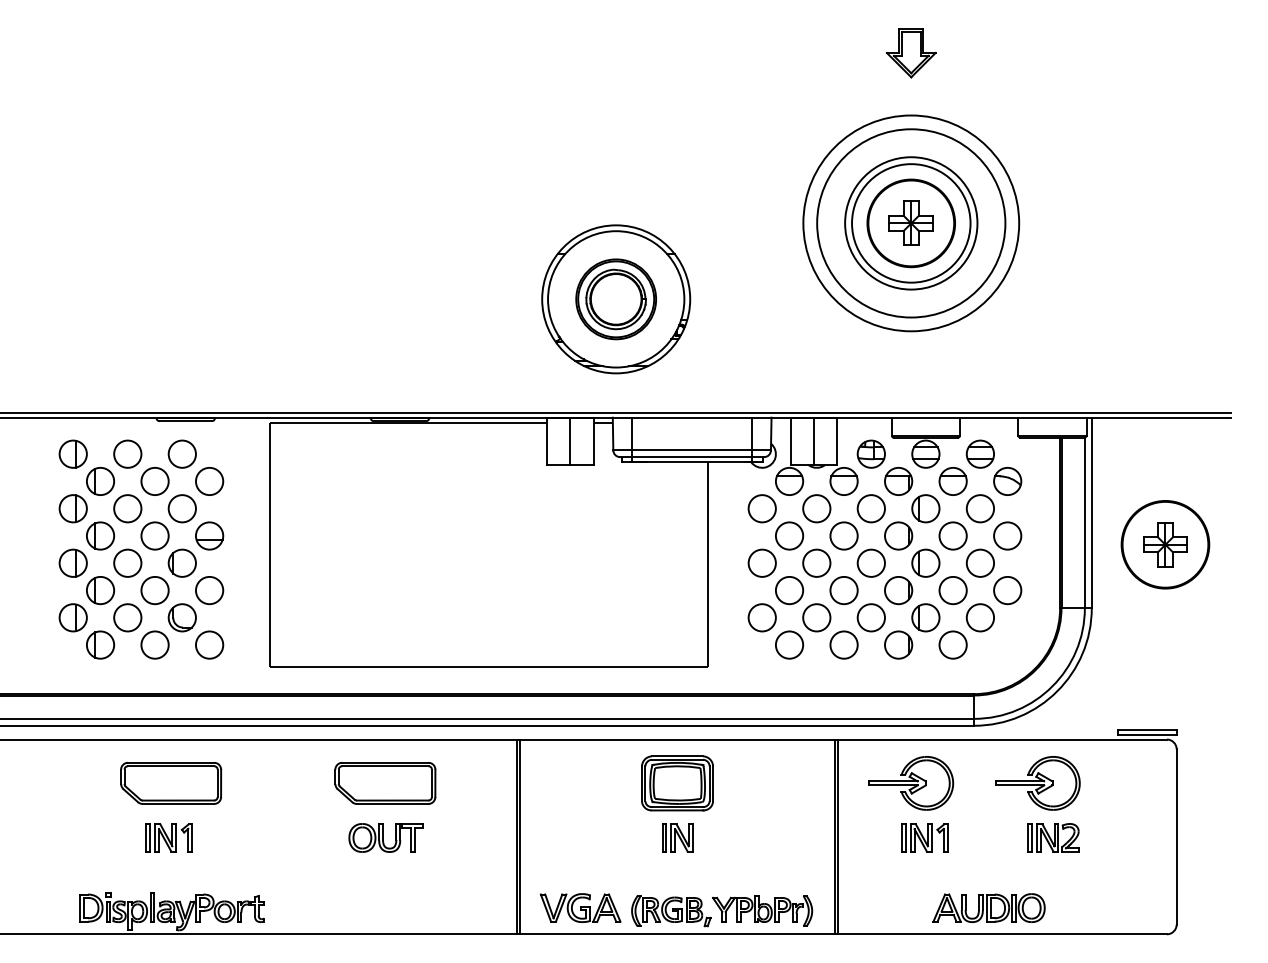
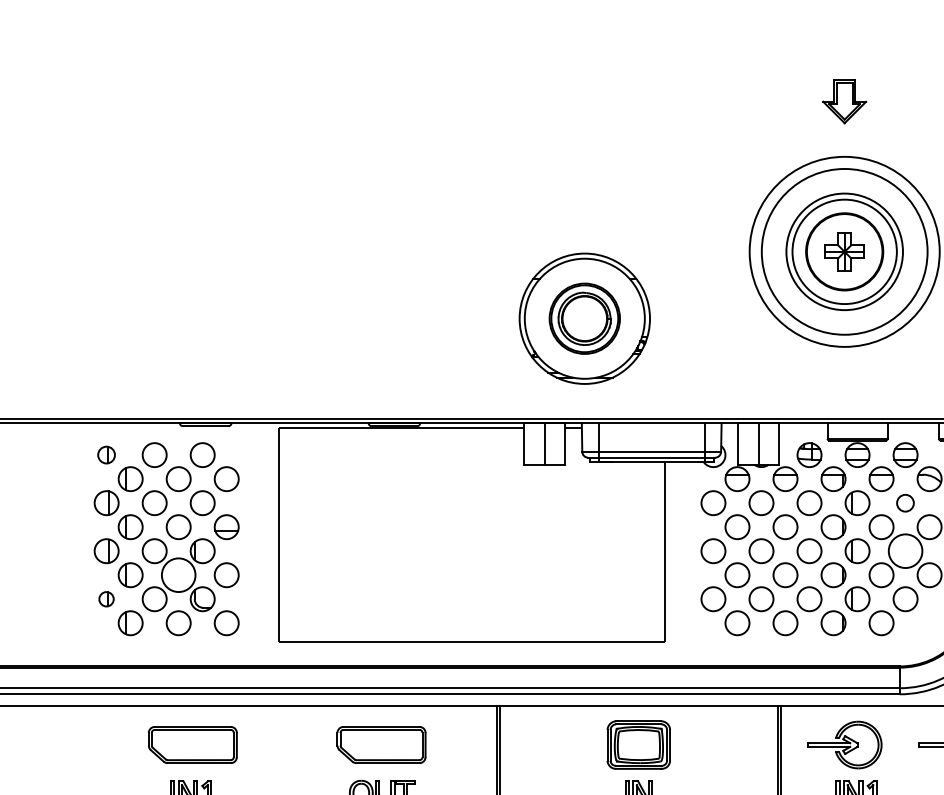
part: (72, 453) -> (105, 454), size x0.7
circle: (979, 508) -> (904, 502), size x0.7
circle: (980, 562) -> (905, 550), size x1.4
circle: (154, 590) -> (178, 575), size x1.4
part: (72, 617) -> (105, 598), size x0.6

